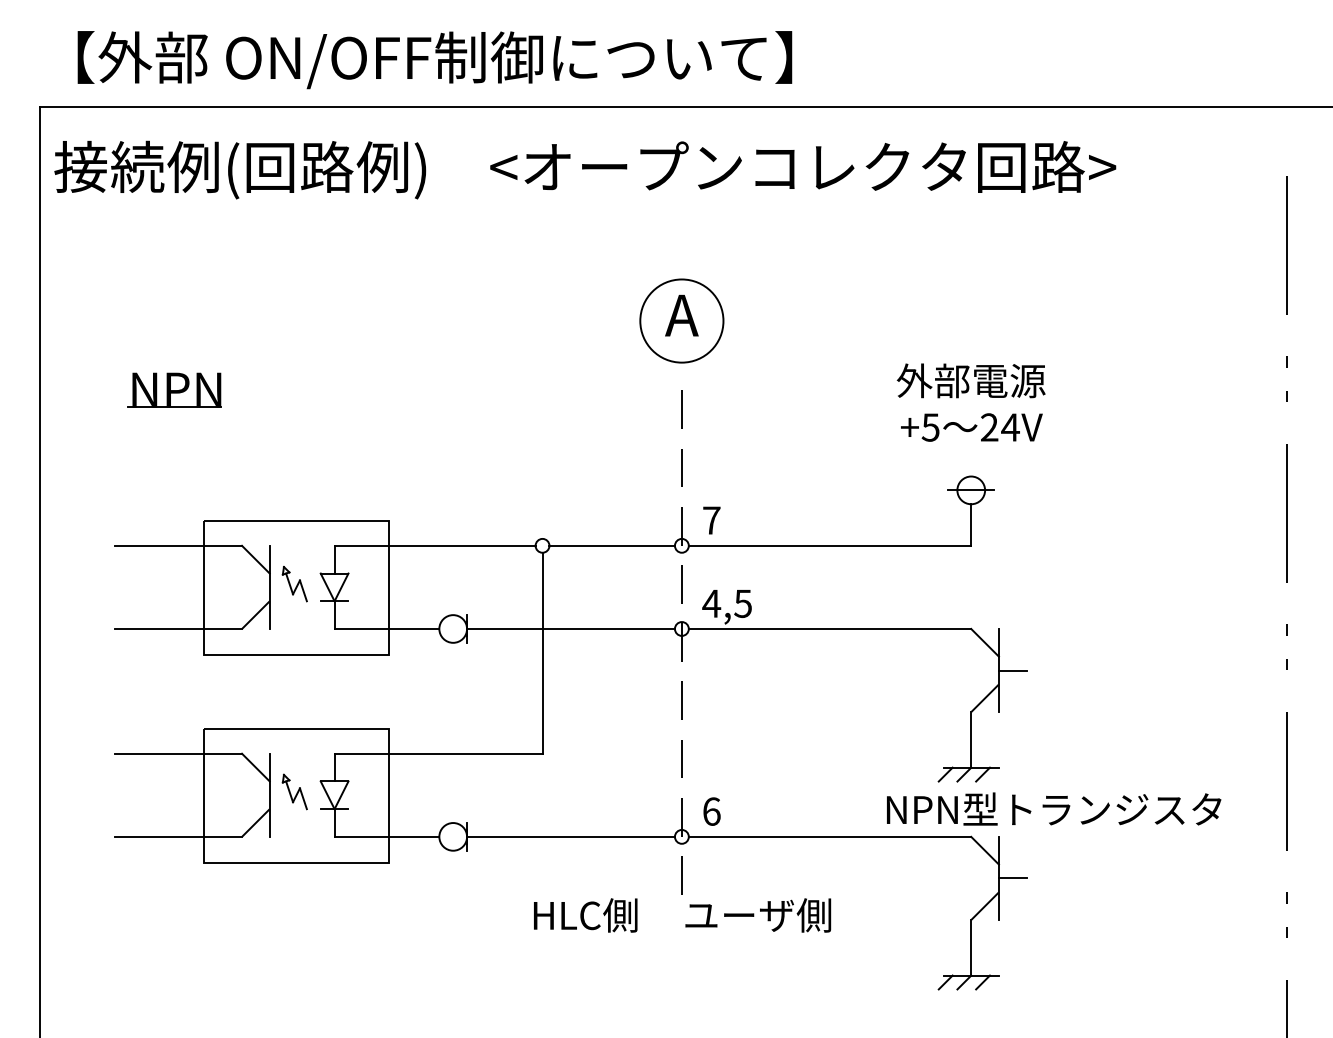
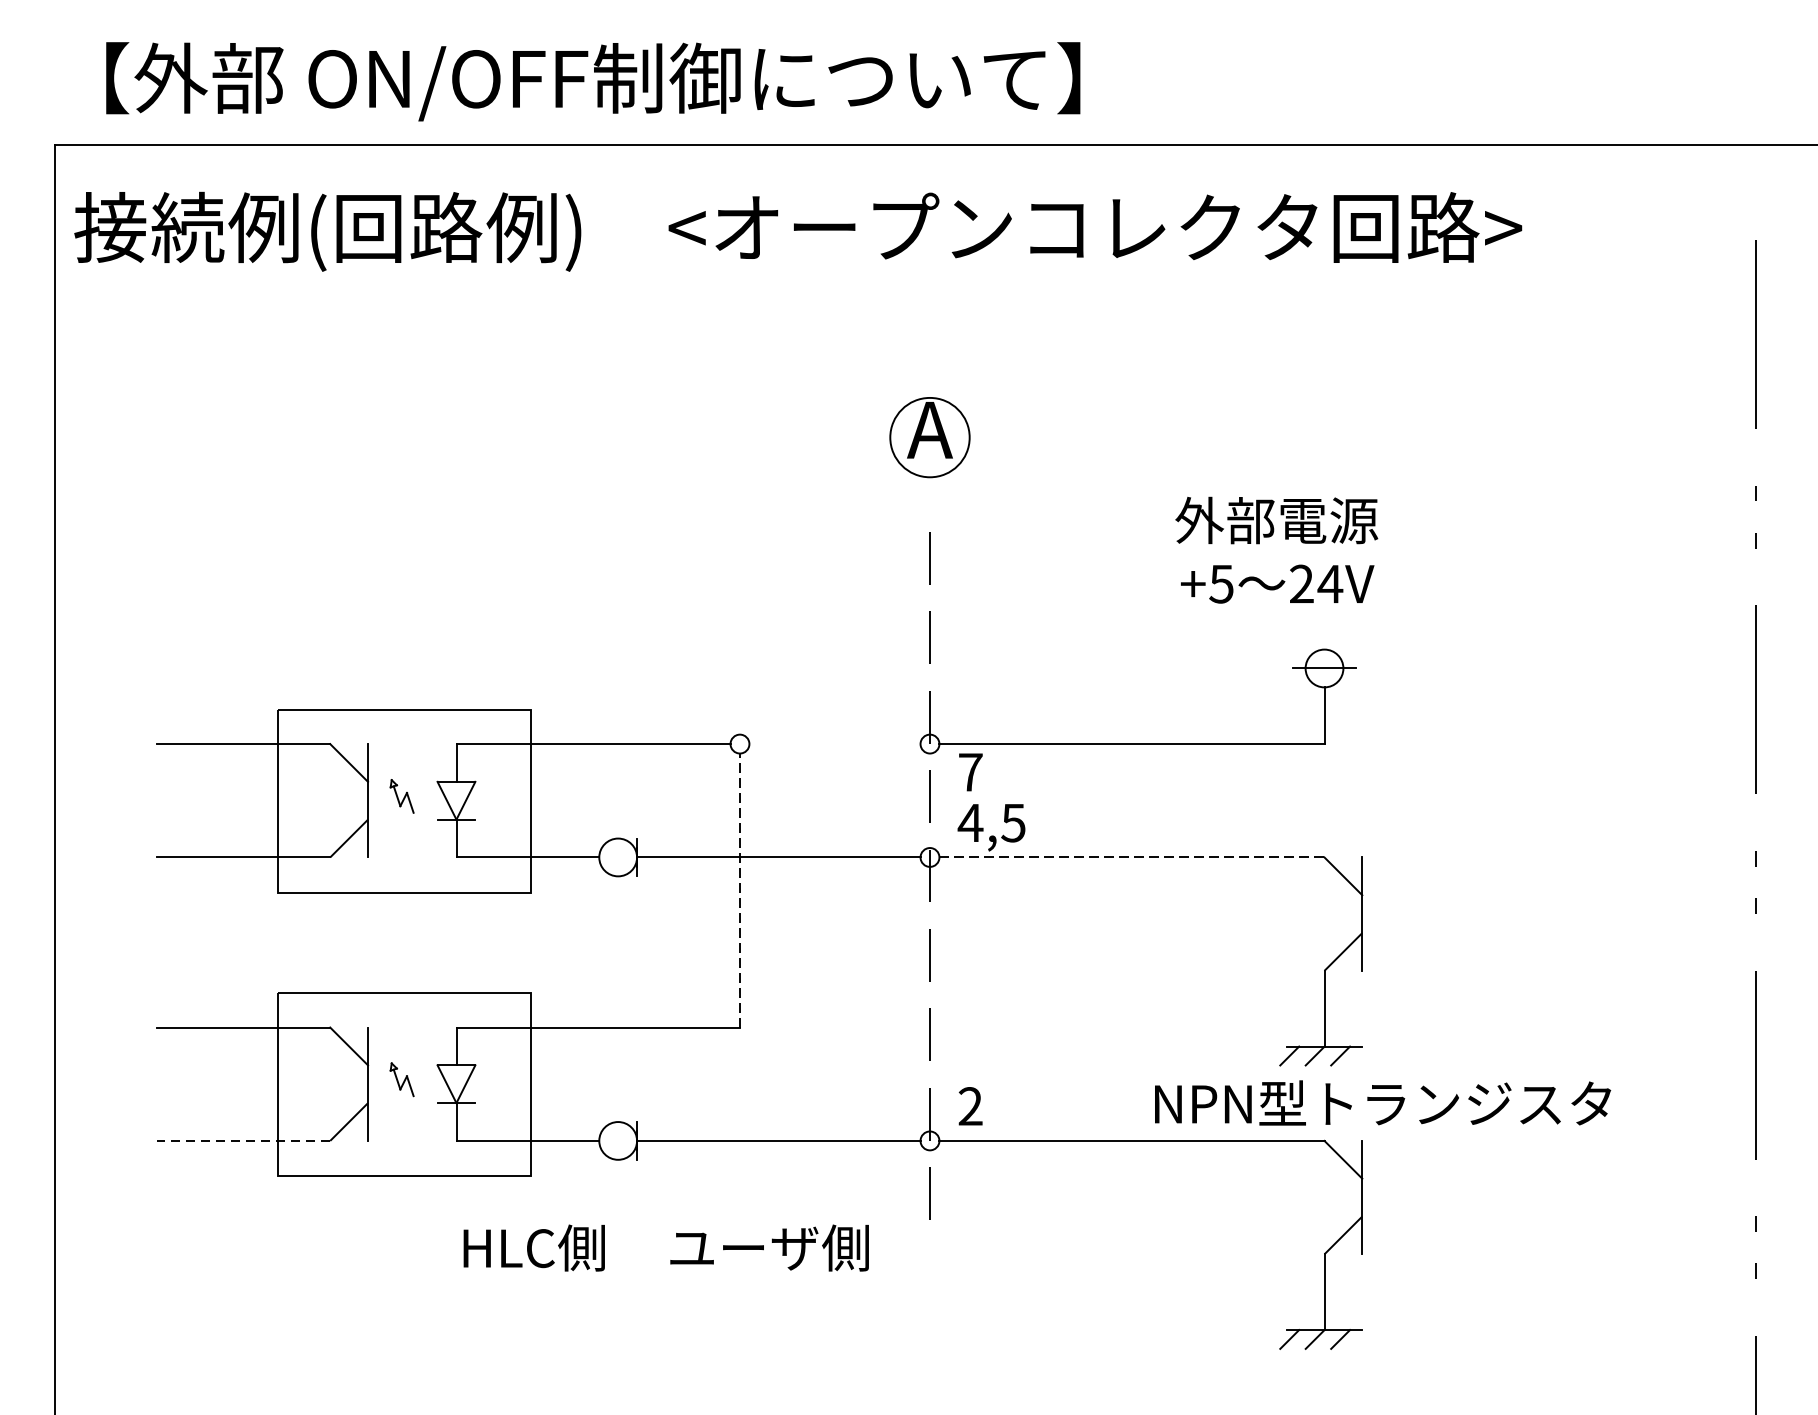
circle: (681, 320) -> (929, 436), size x0.7
part: (174, 389) -> (238, 530), removed
text: (970, 402) -> (1275, 550), moved
text: (711, 520) -> (970, 772), moved
line: (611, 545) -> (834, 743), removed
part: (294, 584) -> (401, 796), size x0.7
line: (830, 628) -> (1132, 856), solid -> dashed
line: (542, 652) -> (739, 889), solid -> dashed
line: (1012, 670) -> (1380, 914), removed
part: (294, 791) -> (401, 1079), size x0.7
text: (1054, 808) -> (1383, 1102), moved
text: (711, 811) -> (970, 1106), 6 -> 2
line: (178, 836) -> (243, 1140), solid -> dashed
line: (1012, 878) -> (1380, 1197), removed
text: (682, 915) -> (666, 1248), moved

